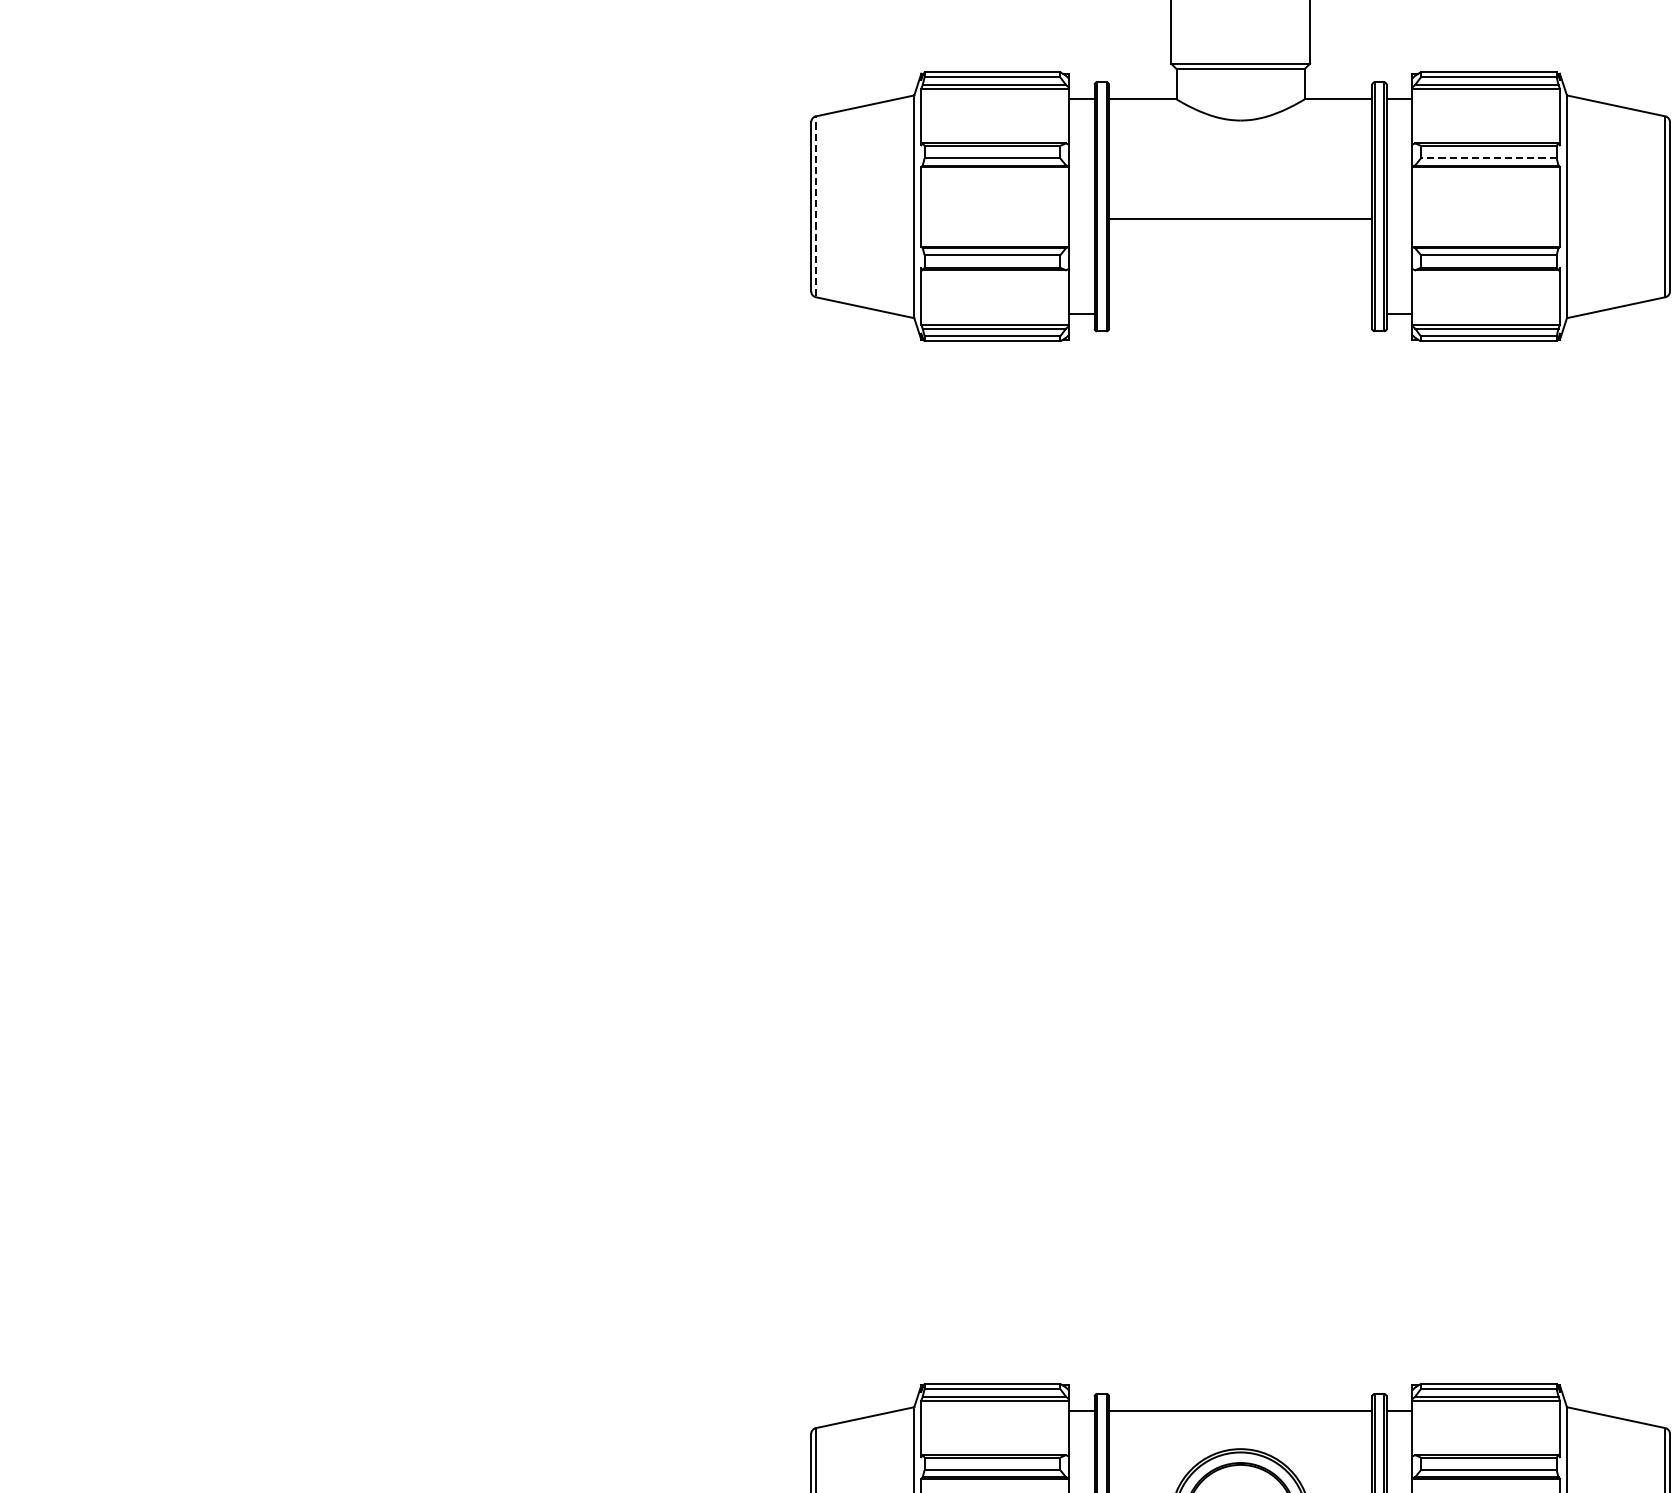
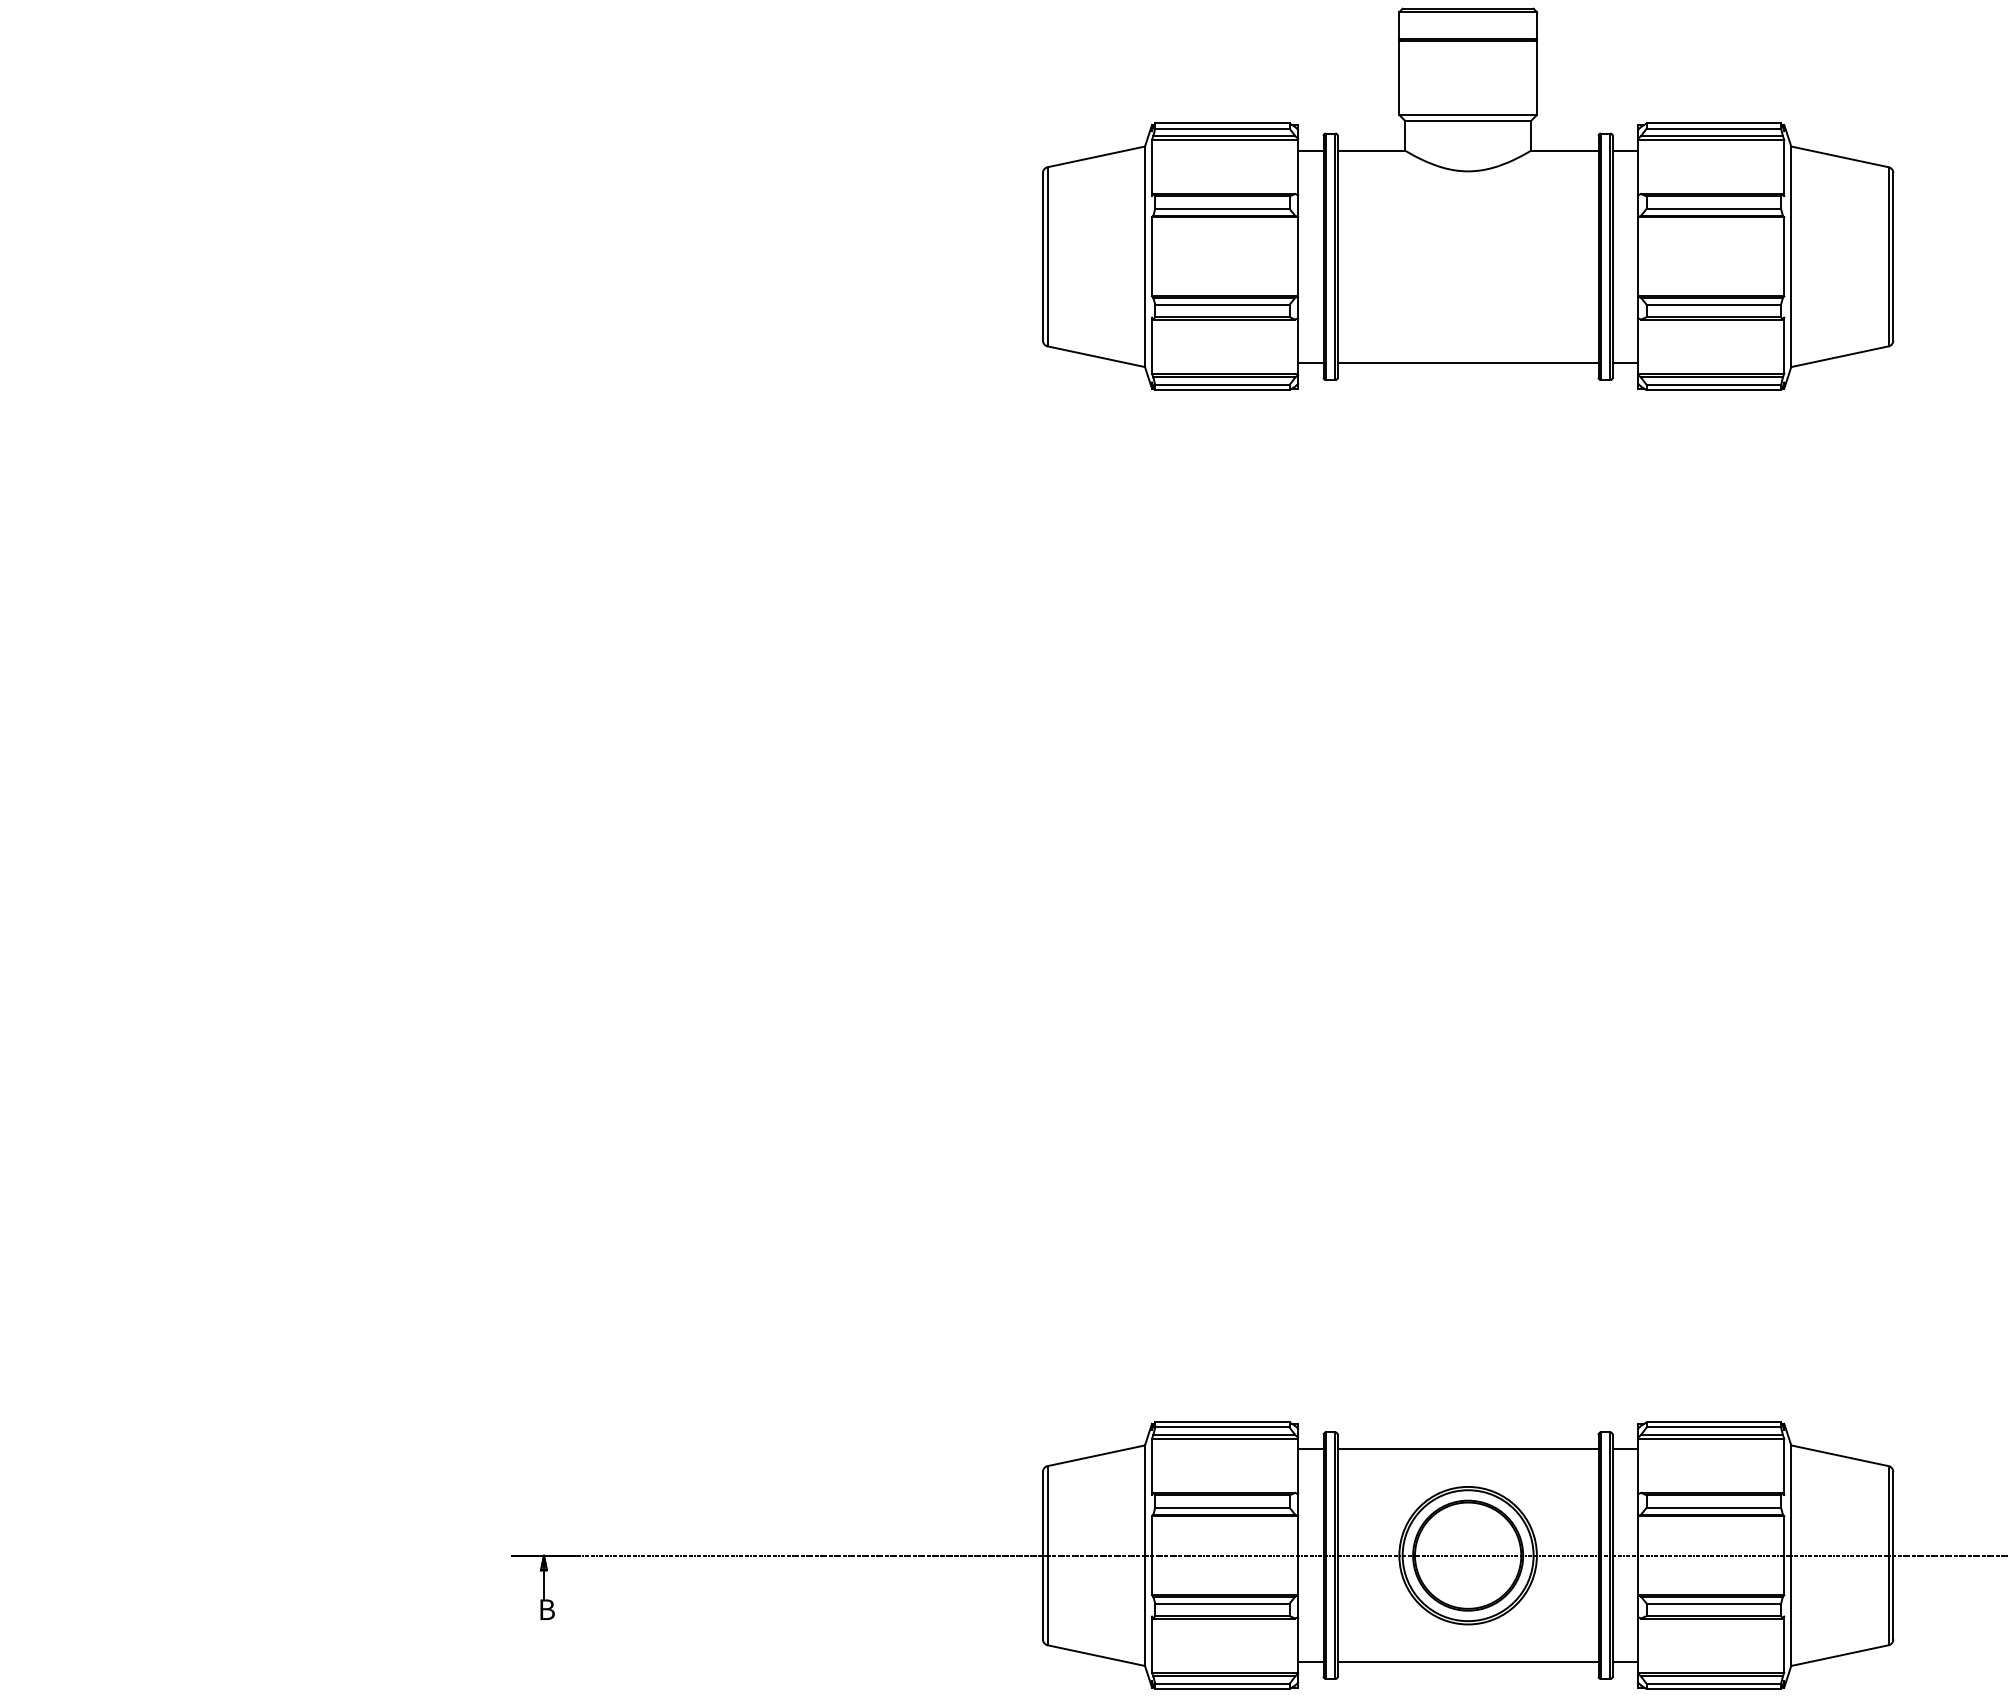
line: (1488, 158) -> (1713, 208), dashed -> solid
line: (815, 206) -> (1047, 256), dashed -> solid
line: (1239, 219) -> (1467, 363), moved

